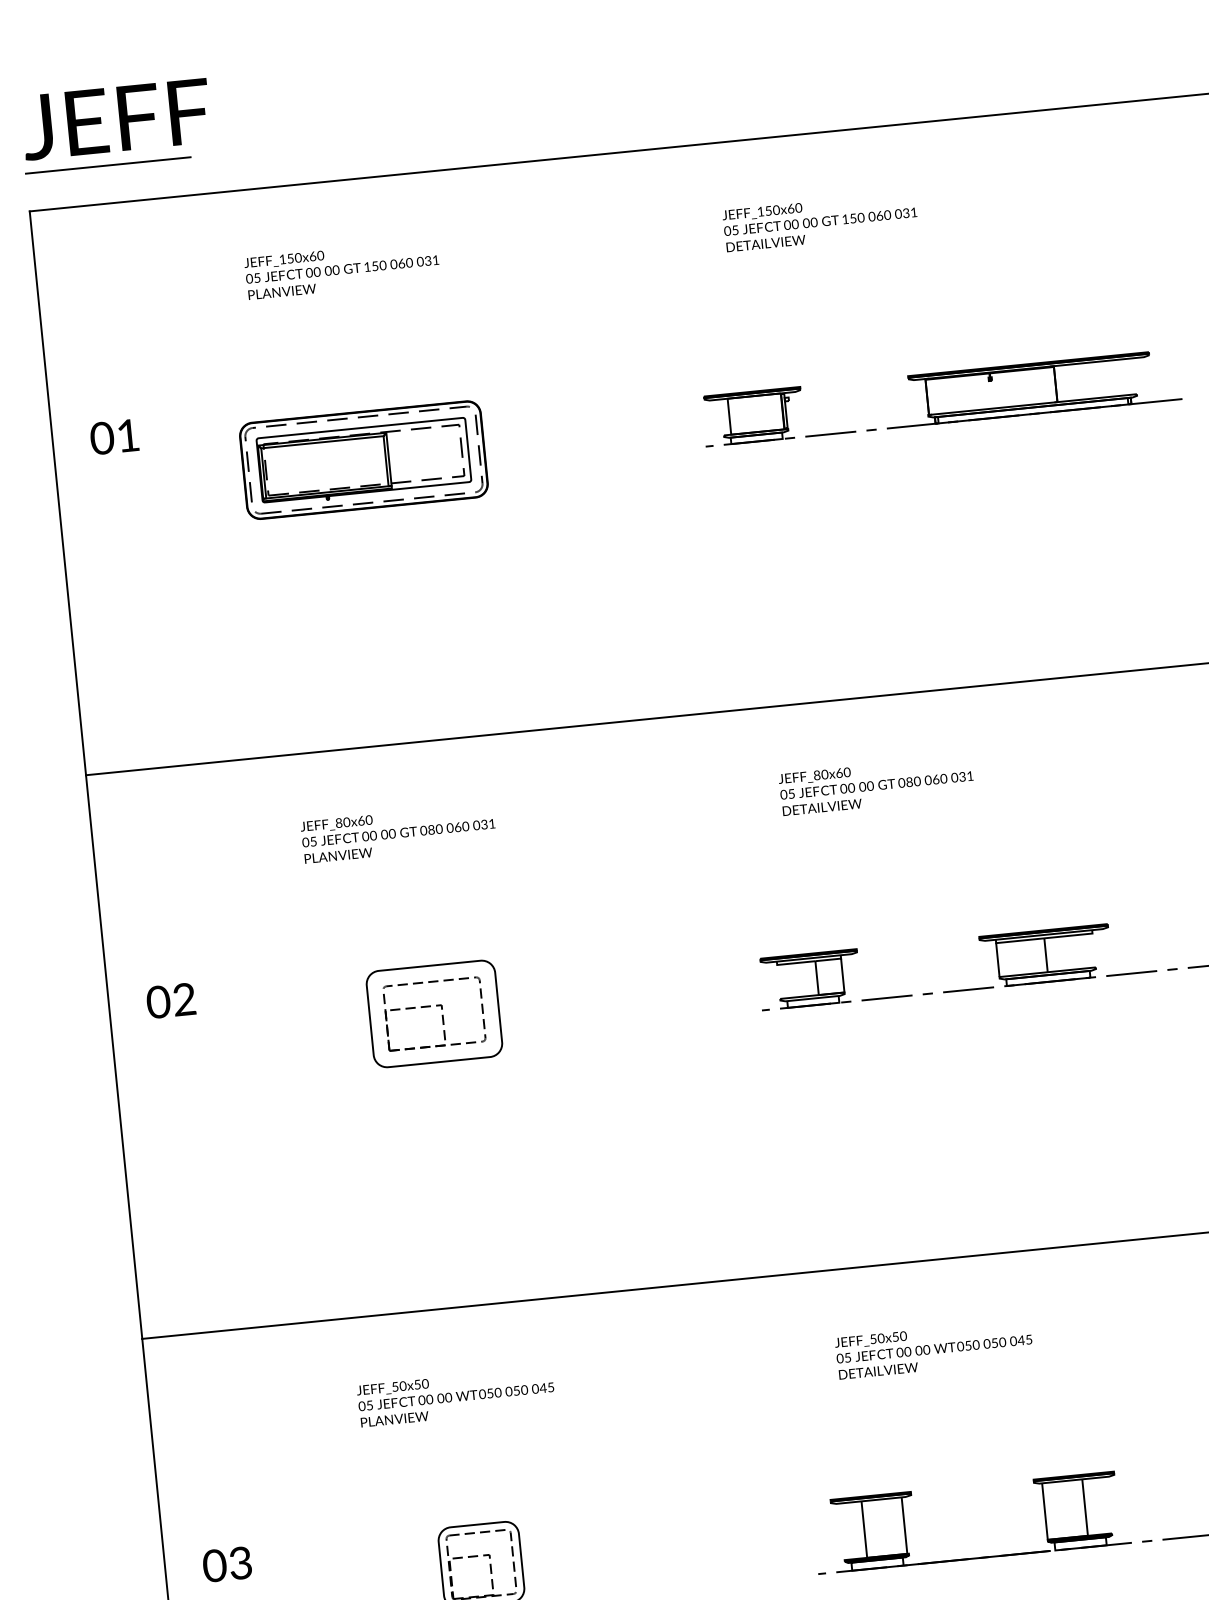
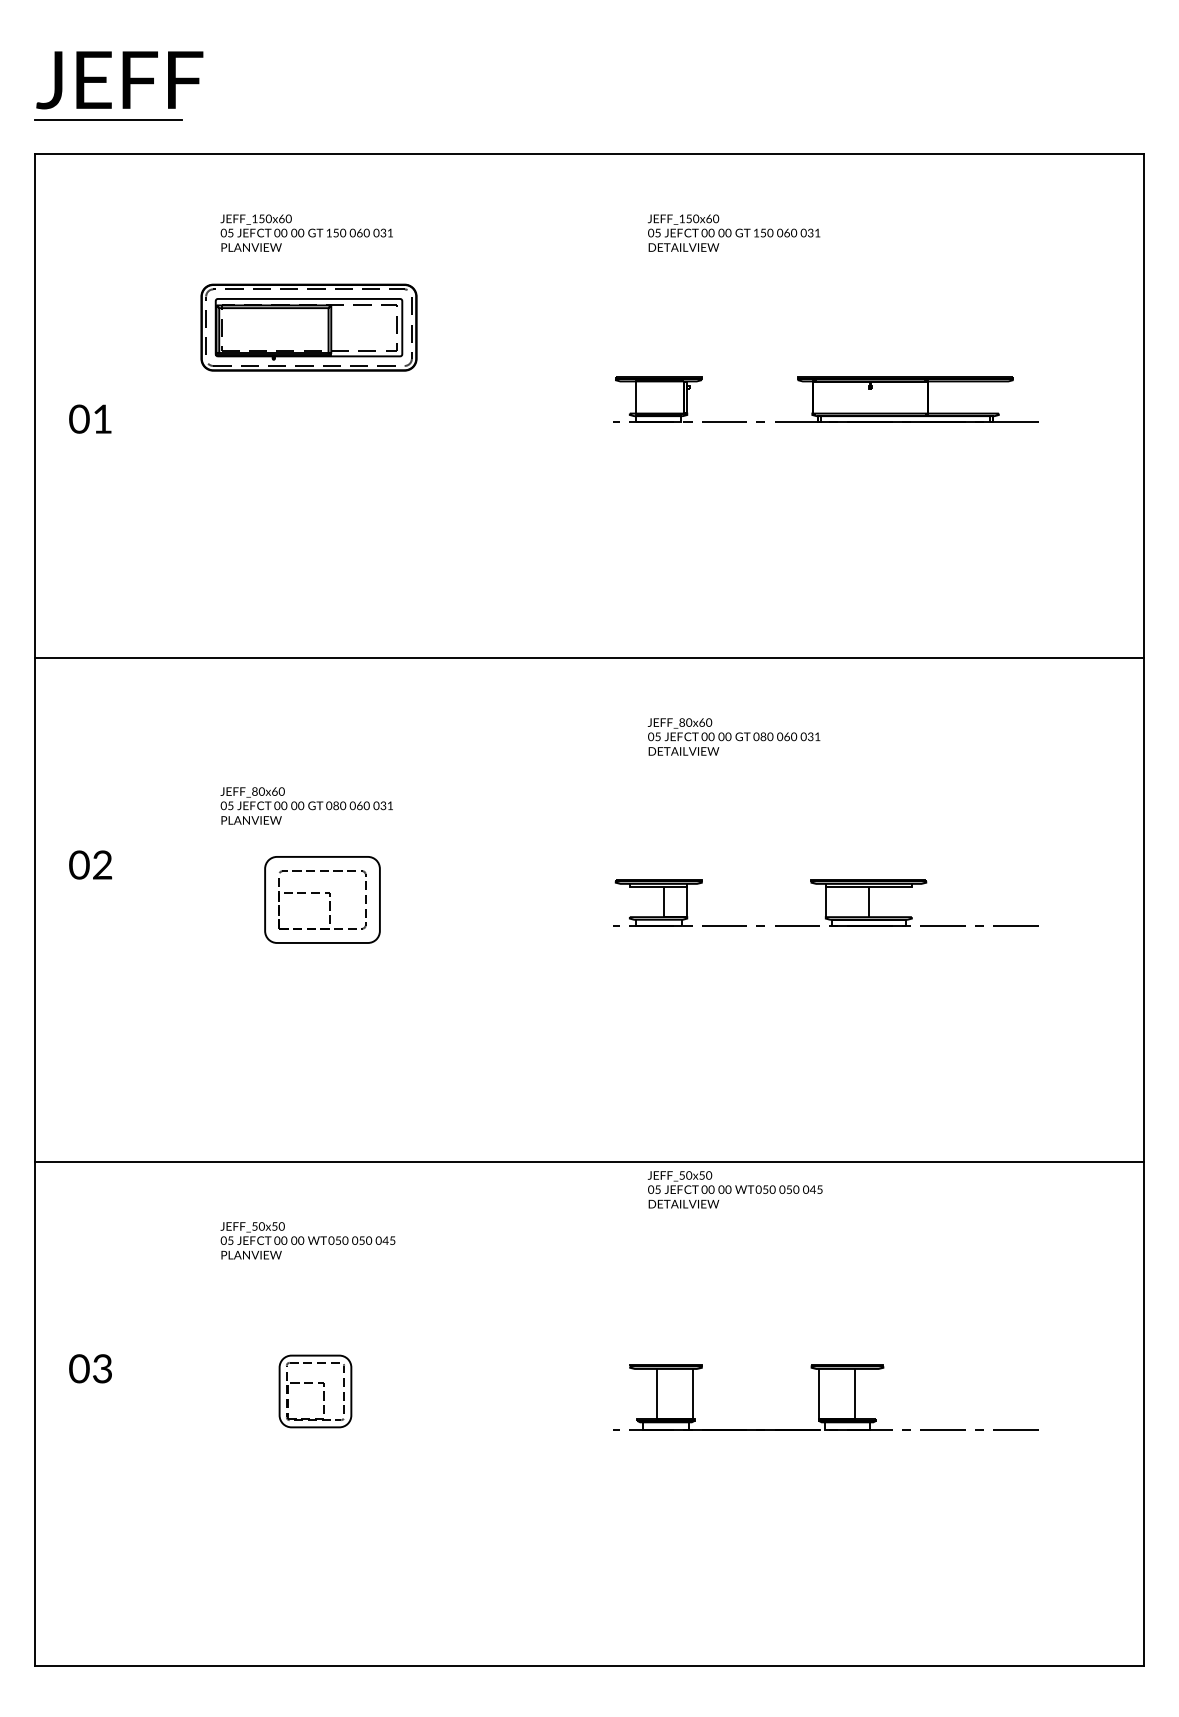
text: (114, 436) -> (90, 418), moved
part: (363, 460) -> (308, 327), moved
text: (398, 832) -> (306, 805), moved
text: (933, 1349) -> (734, 1189), moved

